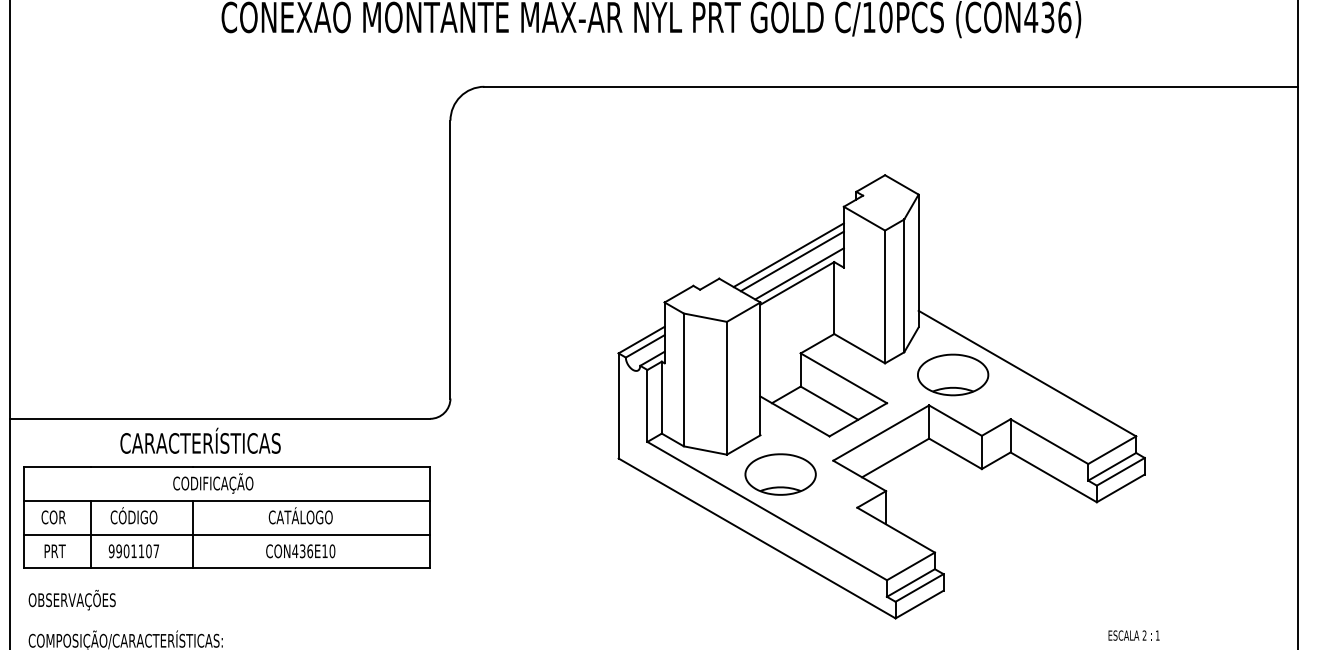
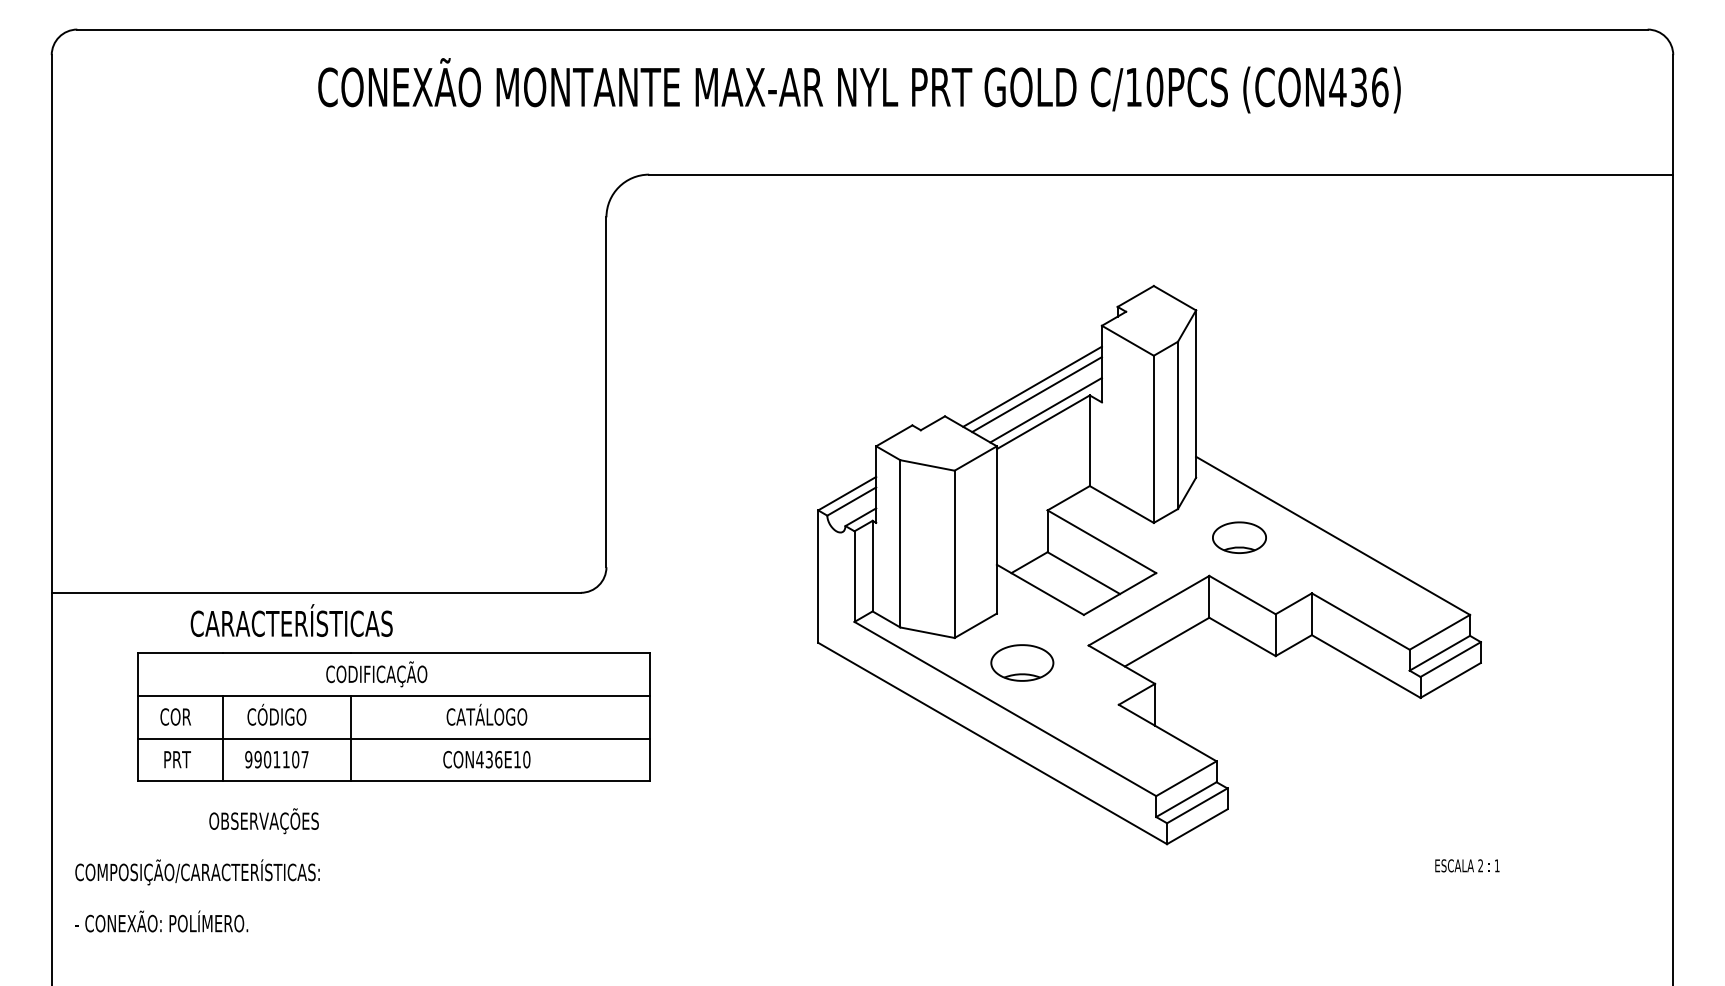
part: (953, 374) -> (1239, 537), size x0.6
part: (780, 474) -> (1022, 662), size x0.7
part: (226, 517) -> (393, 716), moved
text: (71, 600) -> (263, 821), moved

